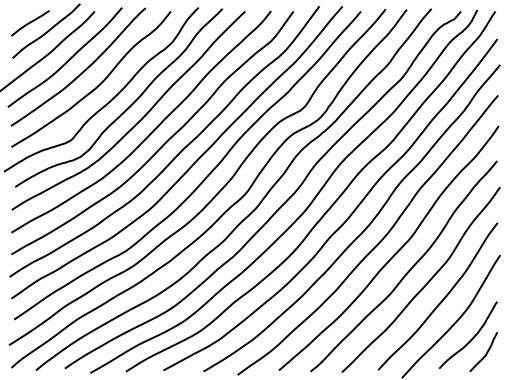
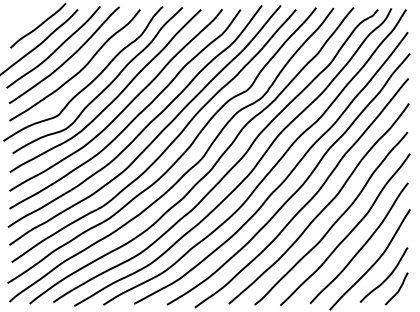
curve: (30, 23) -> (25, 19), removed

